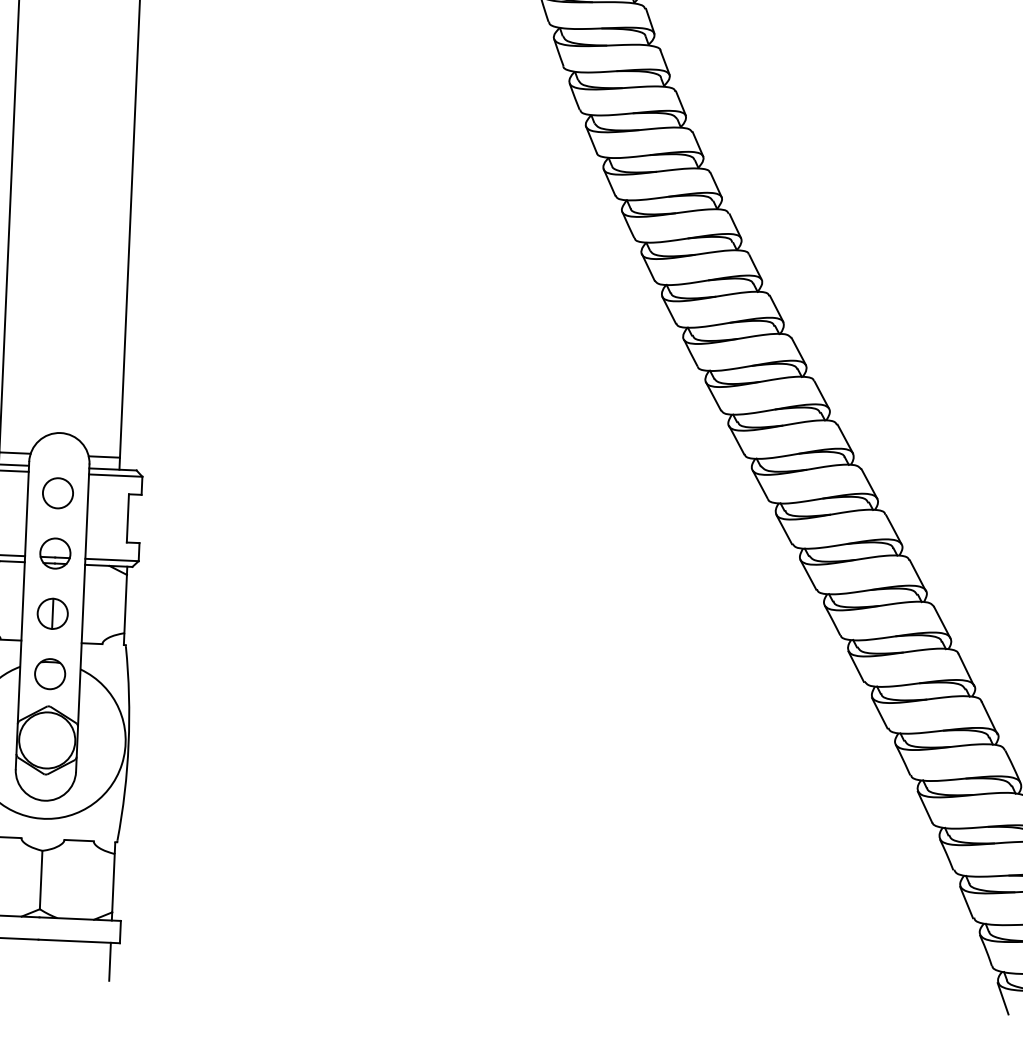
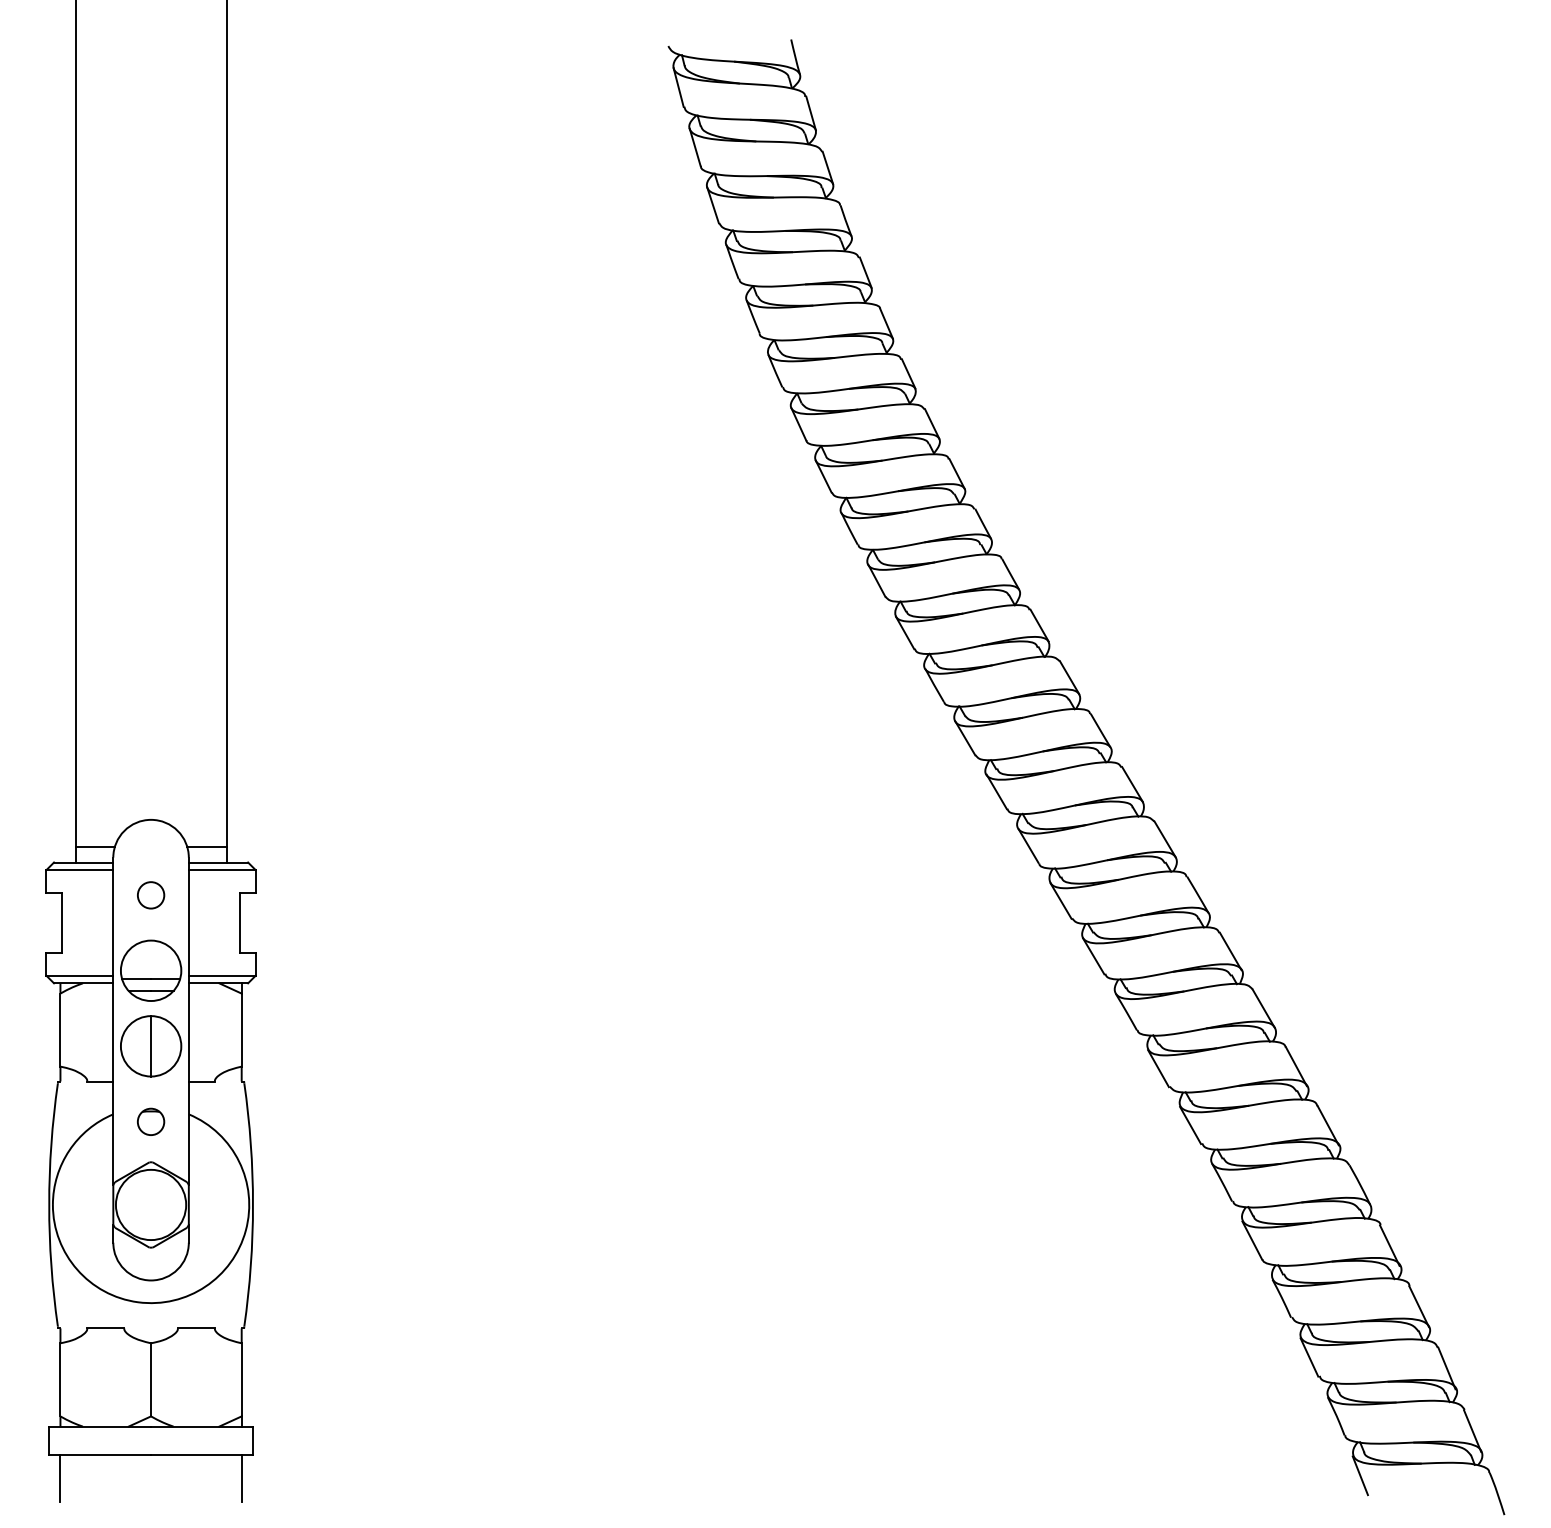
circle: (57, 493) -> (150, 895), size x0.7
part: (54, 553) -> (150, 970), size x1.6
part: (52, 613) -> (150, 1046), size x1.6
part: (49, 673) -> (150, 1121), size x0.7

